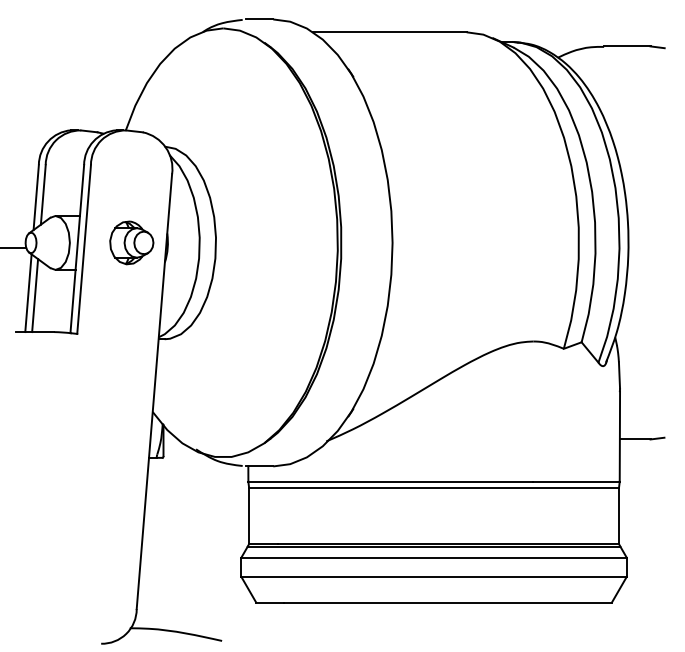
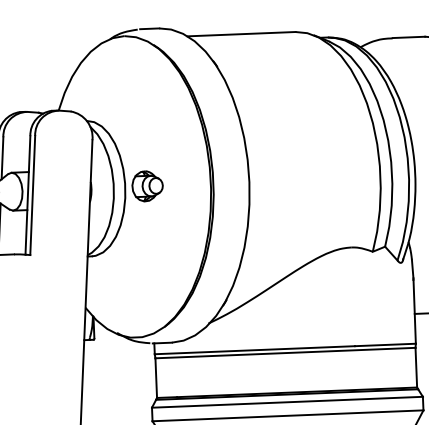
part: (131, 242) -> (147, 185), moved

